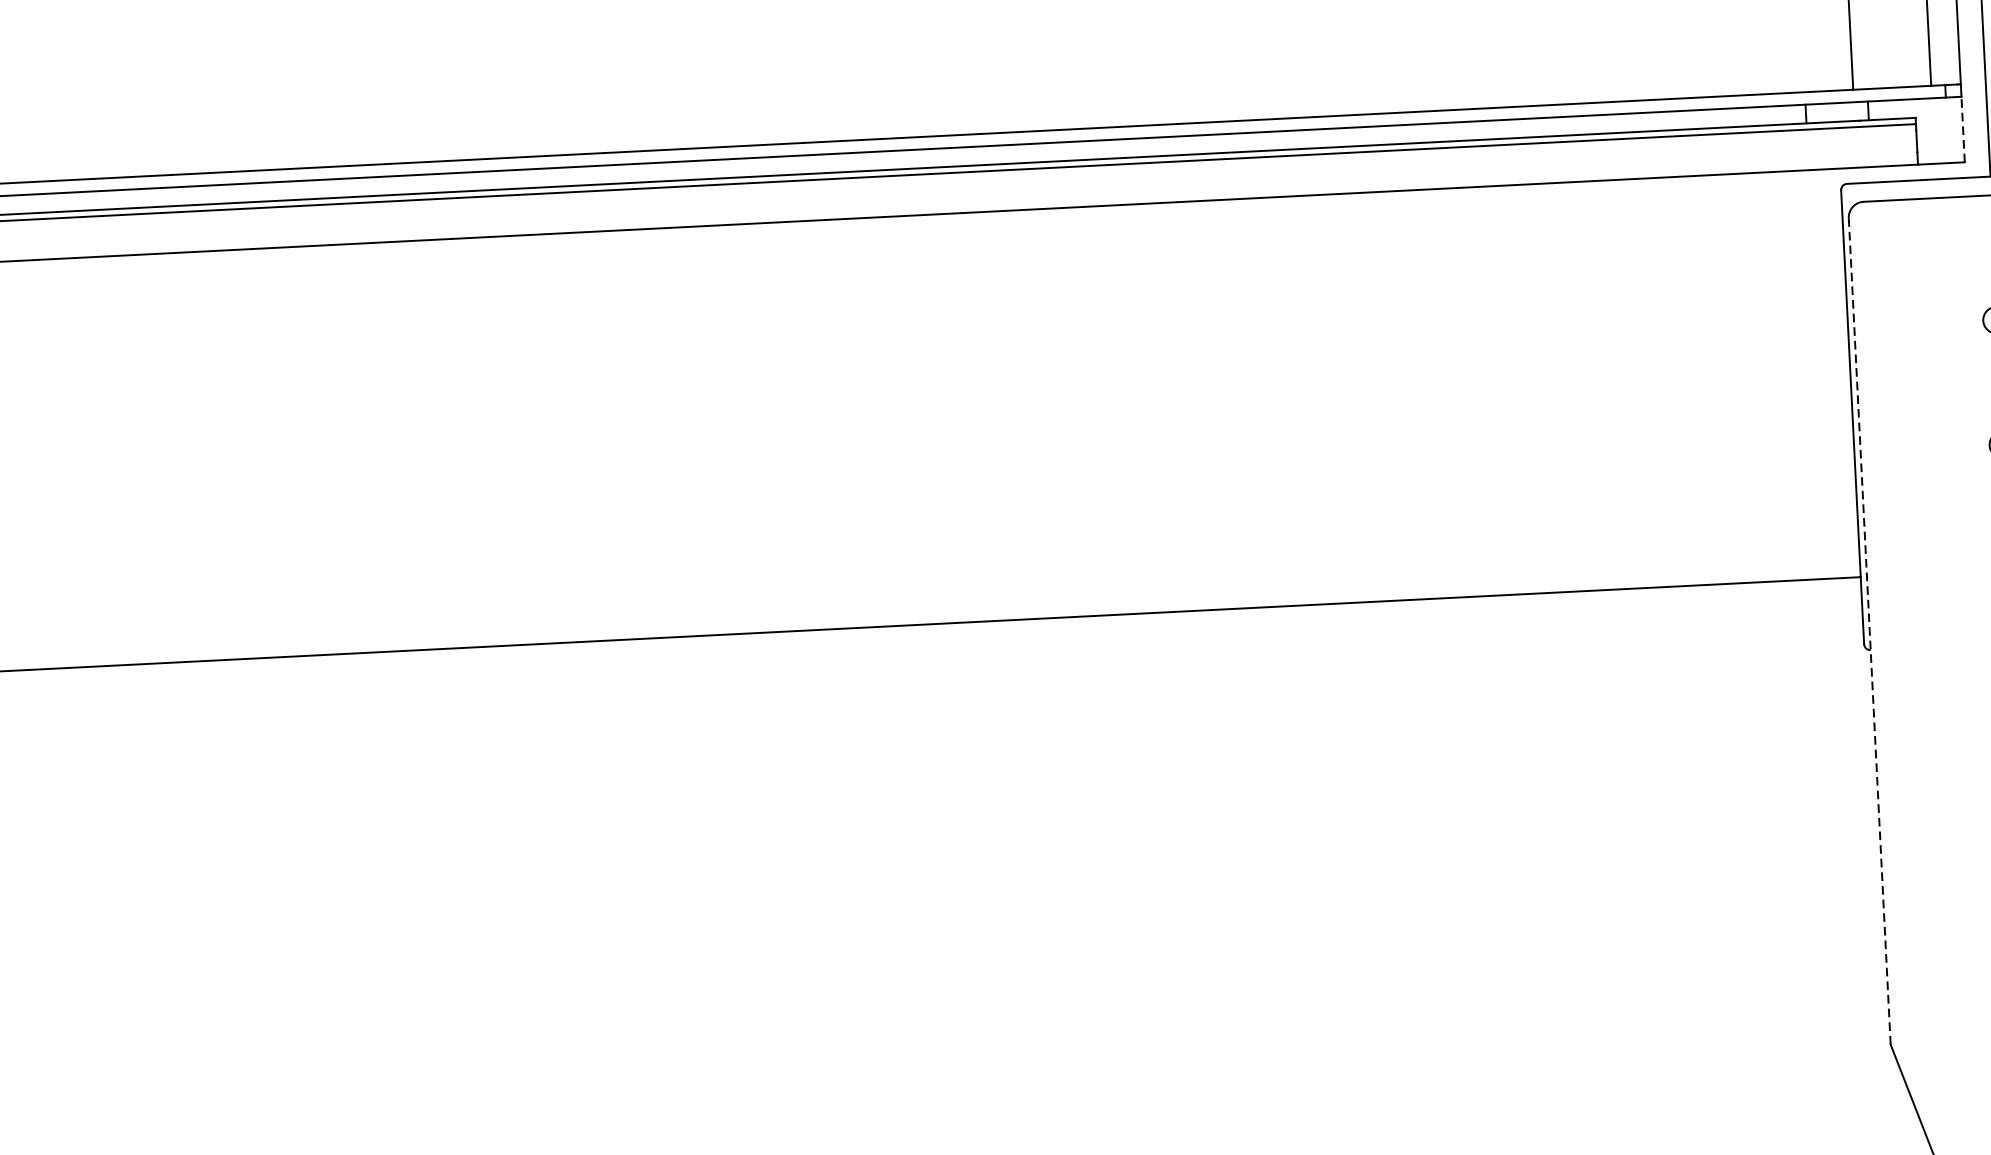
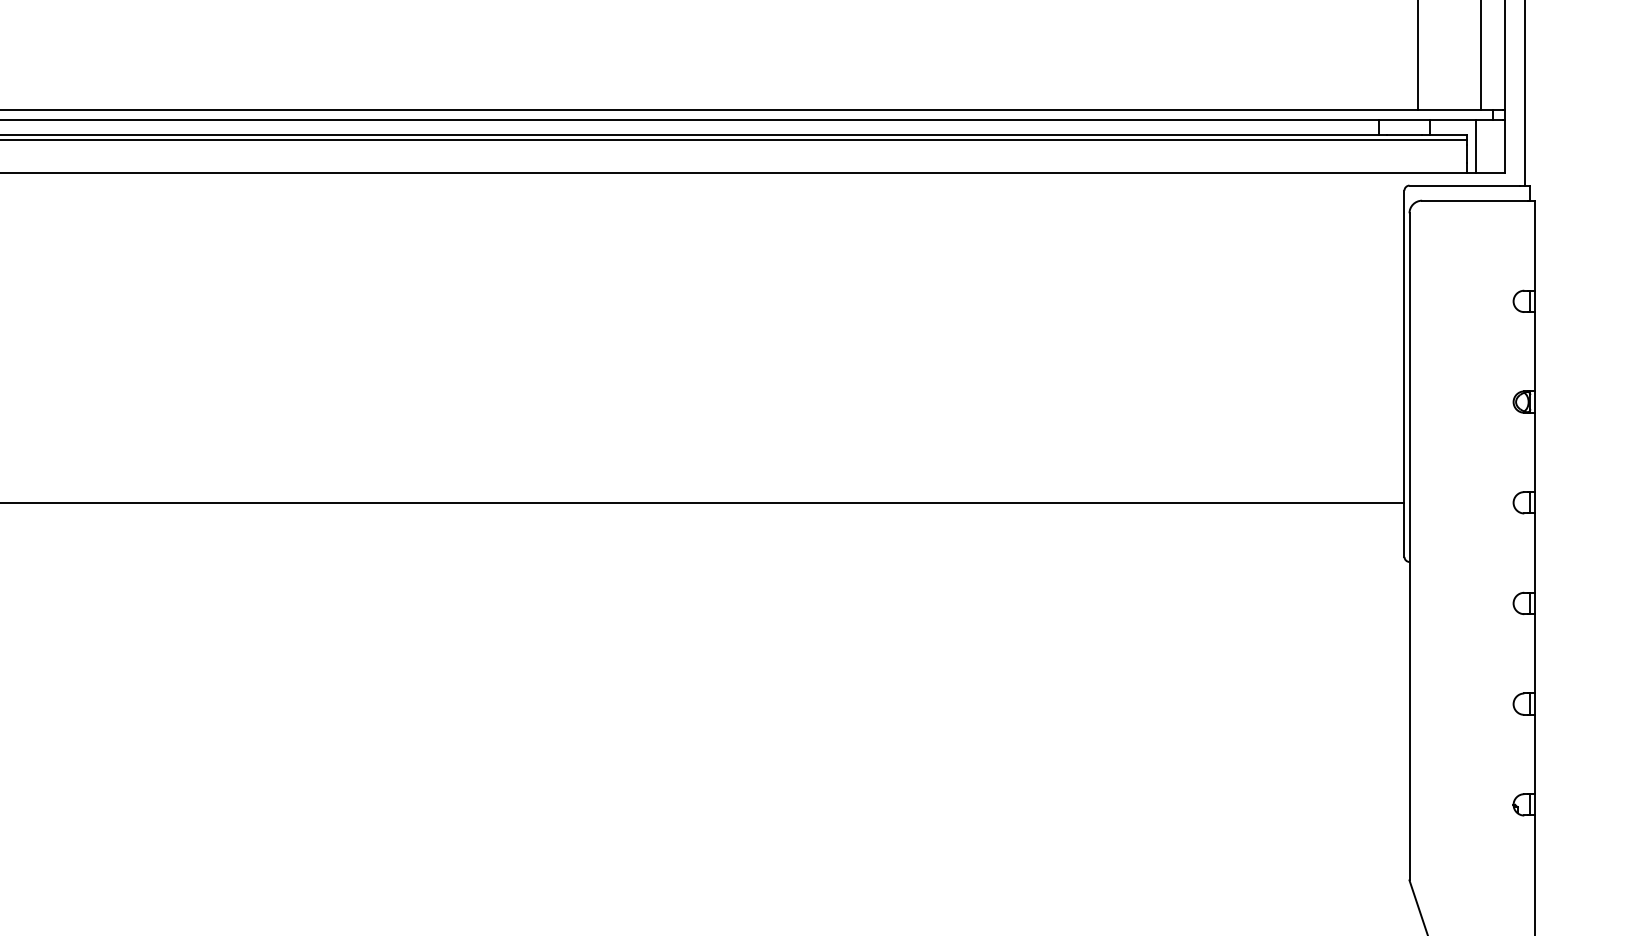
line: (1963, 129) -> (1505, 146), dashed -> solid
line: (1927, 131) -> (1476, 146), added
line: (1869, 630) -> (1409, 546), dashed -> solid

